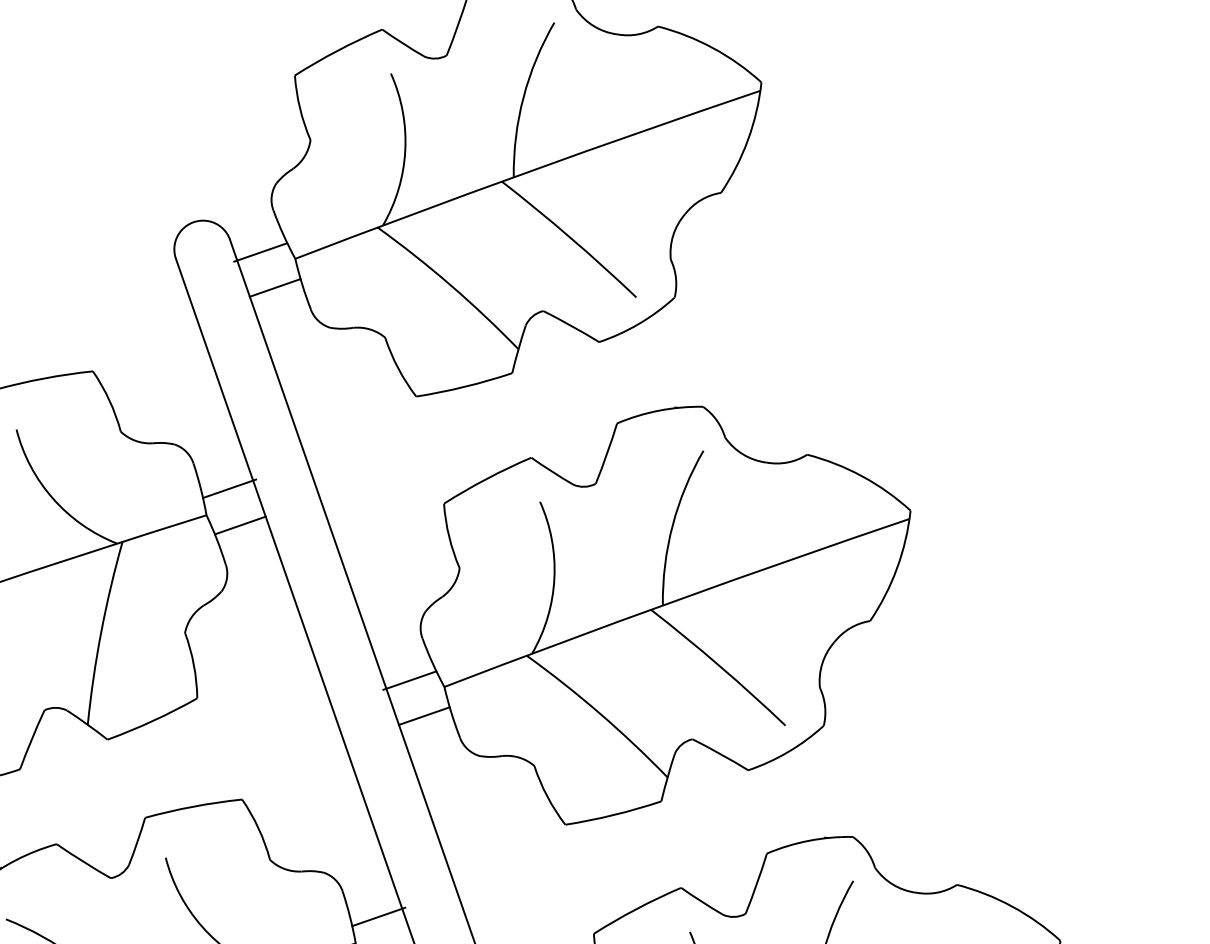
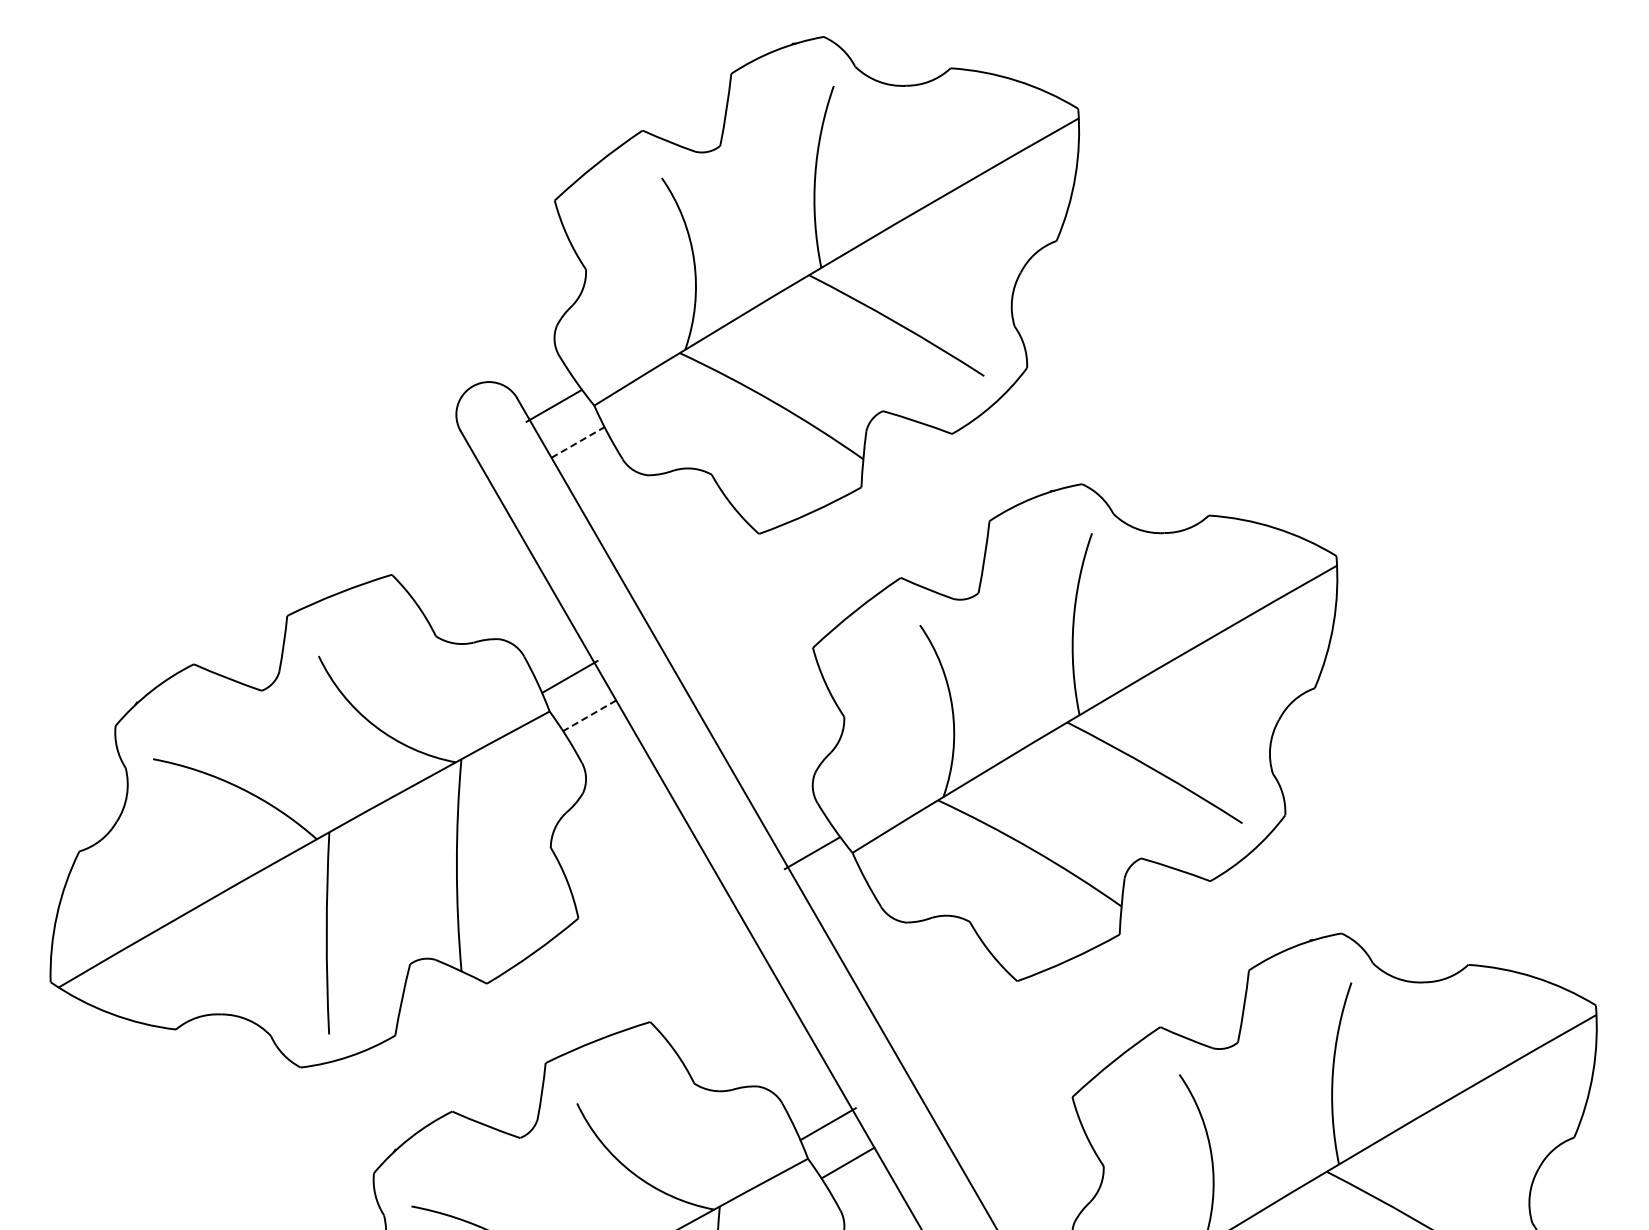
line: (274, 287) -> (577, 442), solid -> dashed
line: (240, 525) -> (589, 715), solid -> dashed
line: (423, 715) -> (835, 889), removed

